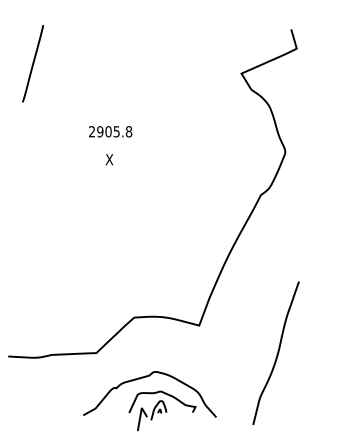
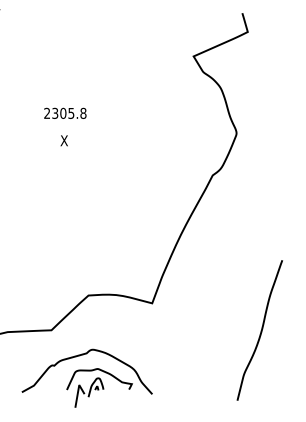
text: (100, 131) -> (55, 113), 2905.8 -> 2305.8
curve: (277, 352) -> (261, 329), moved
part: (149, 394) -> (86, 371), moved

